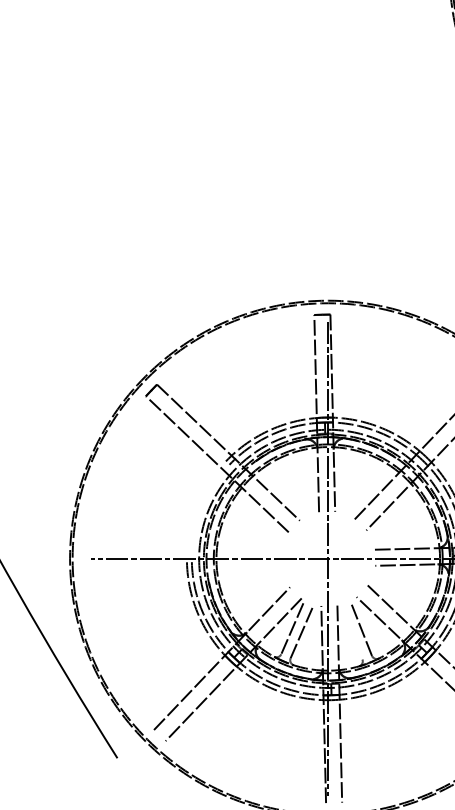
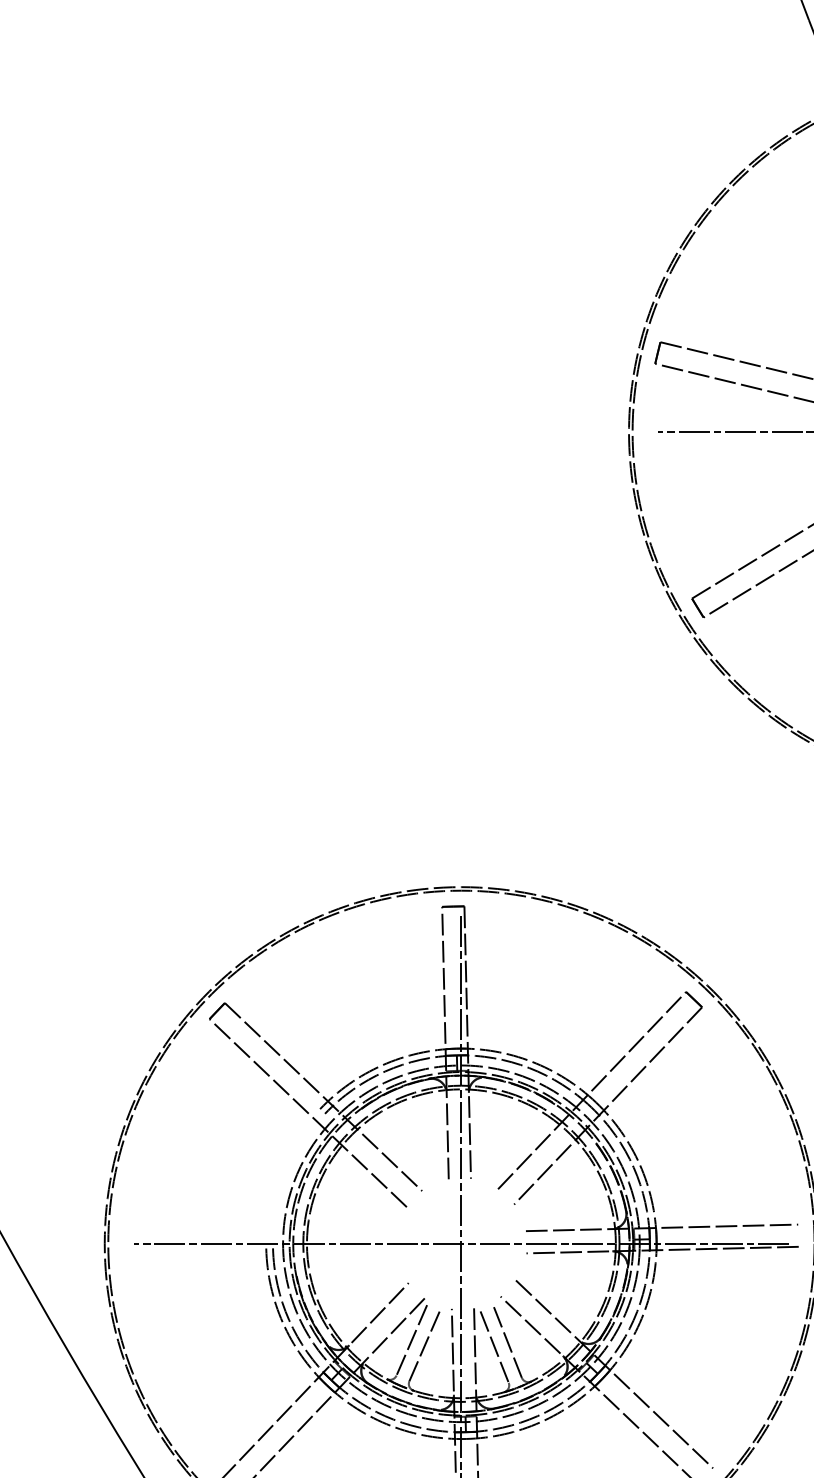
line: (352, 633) -> (494, 1346), added

